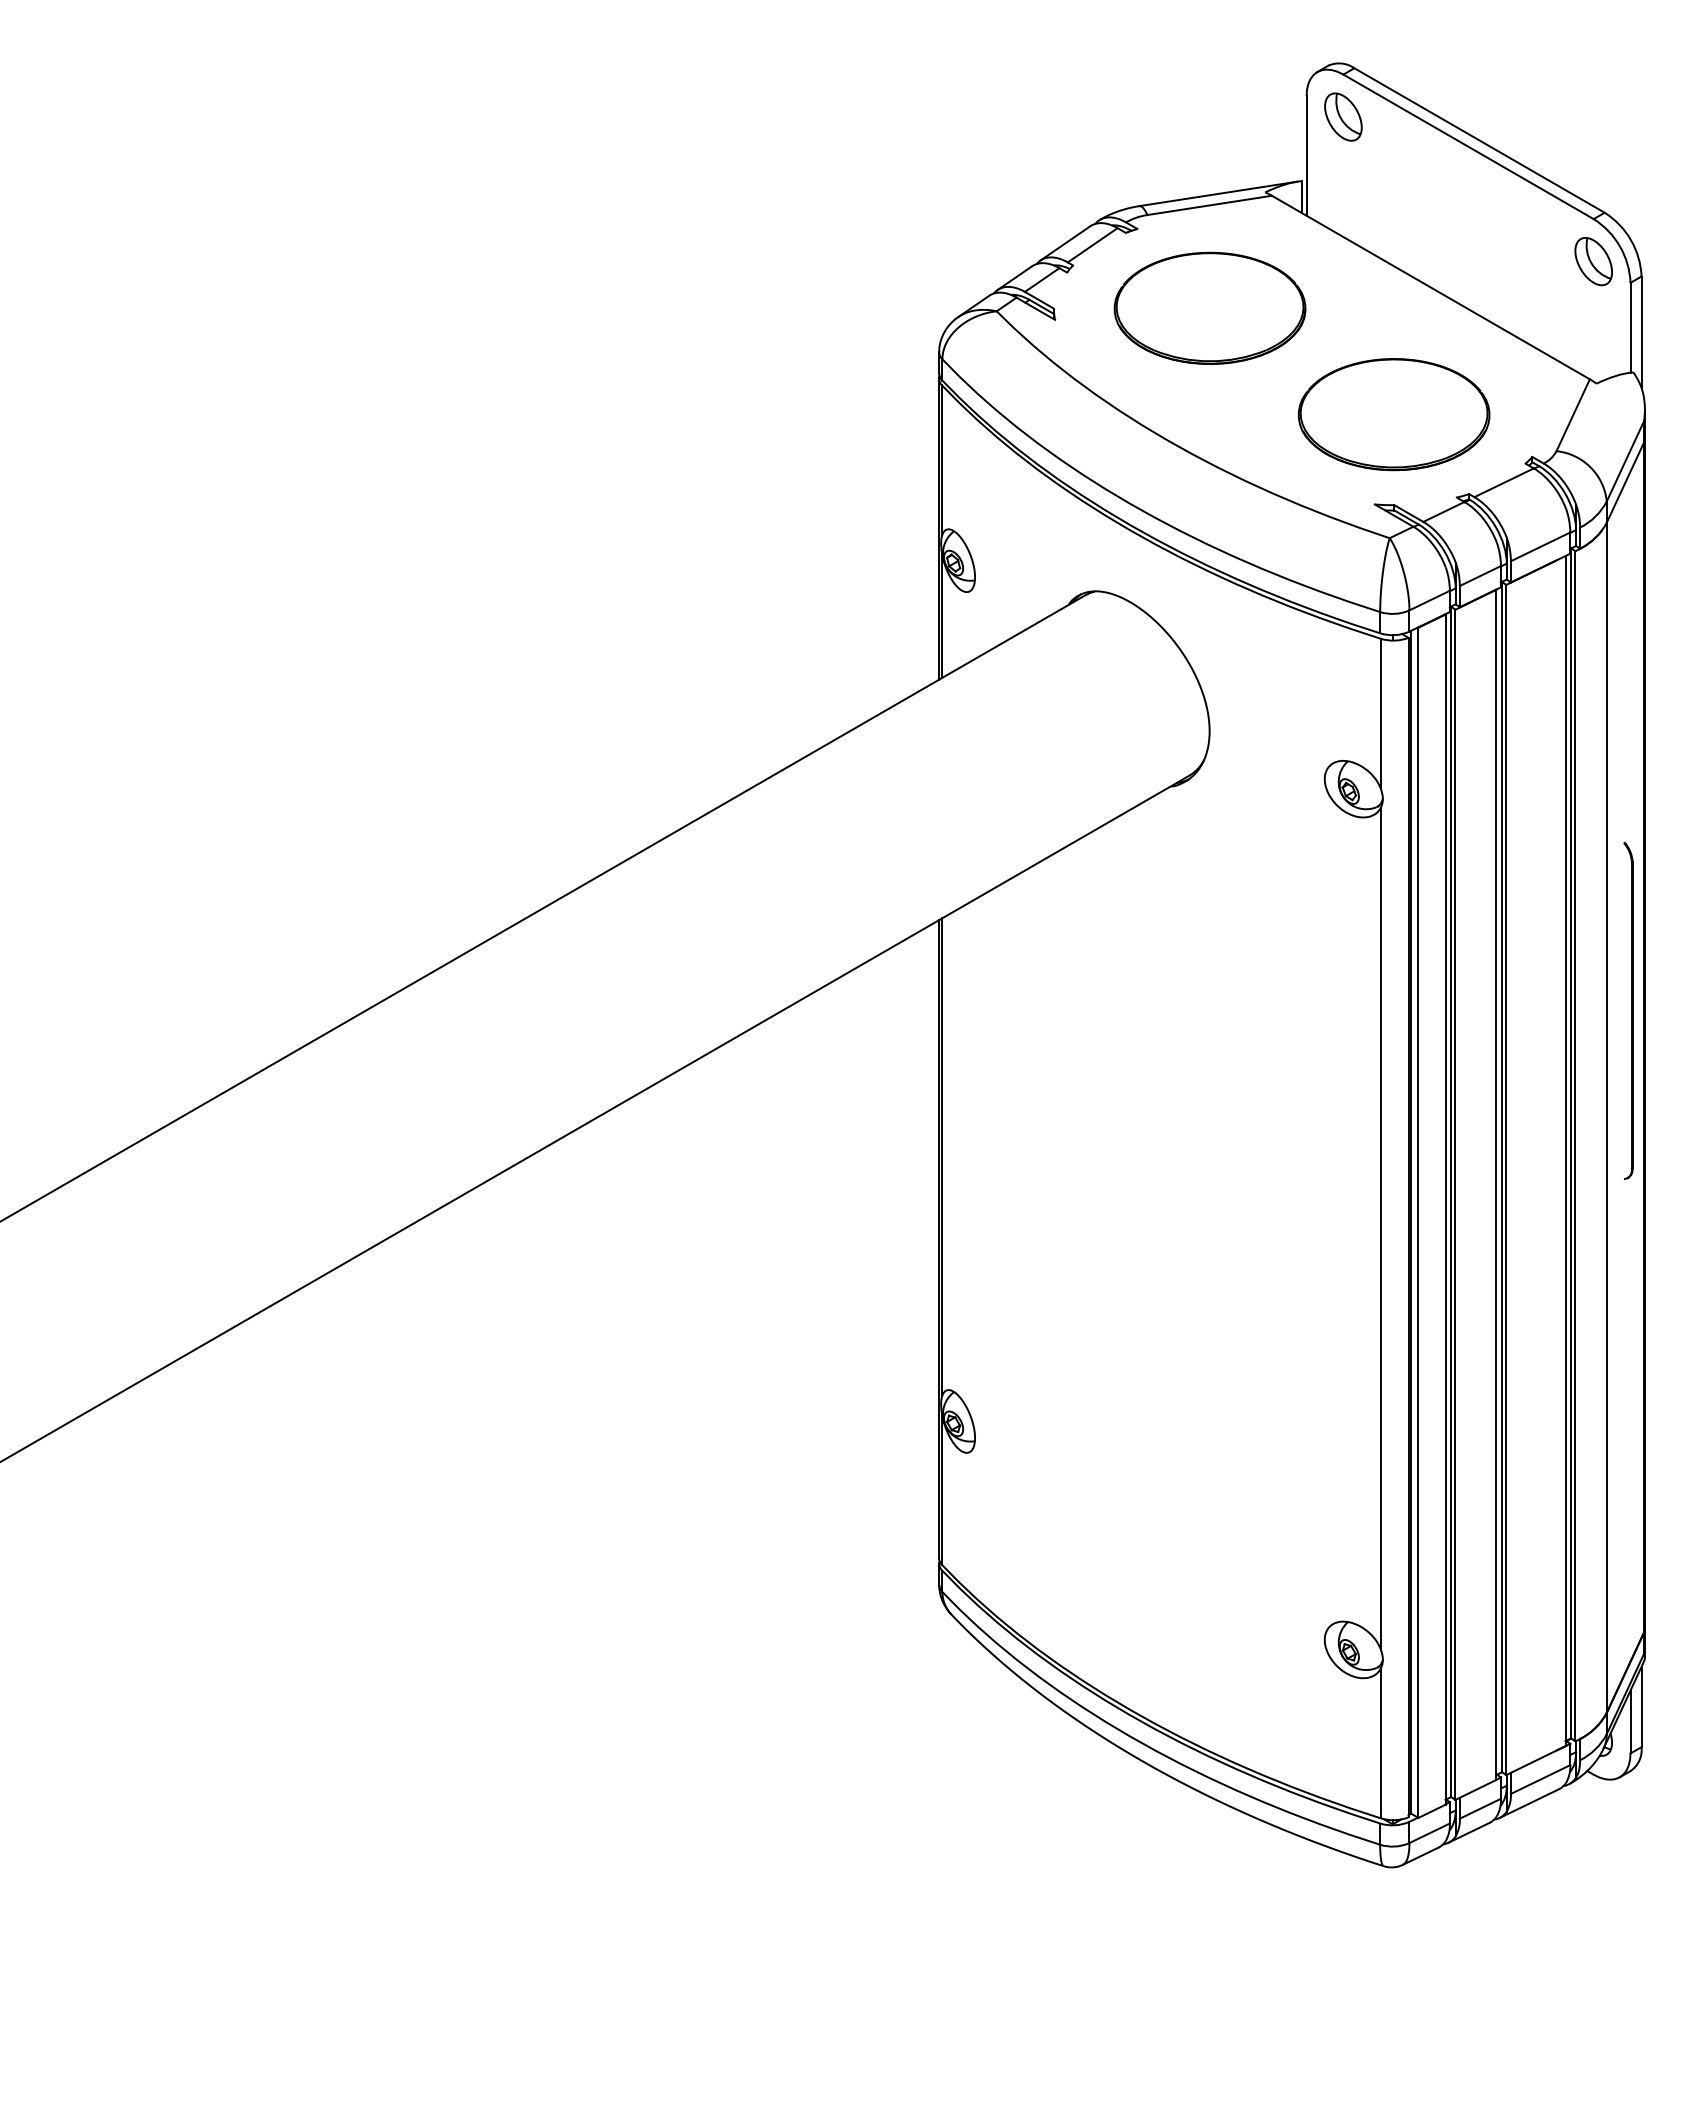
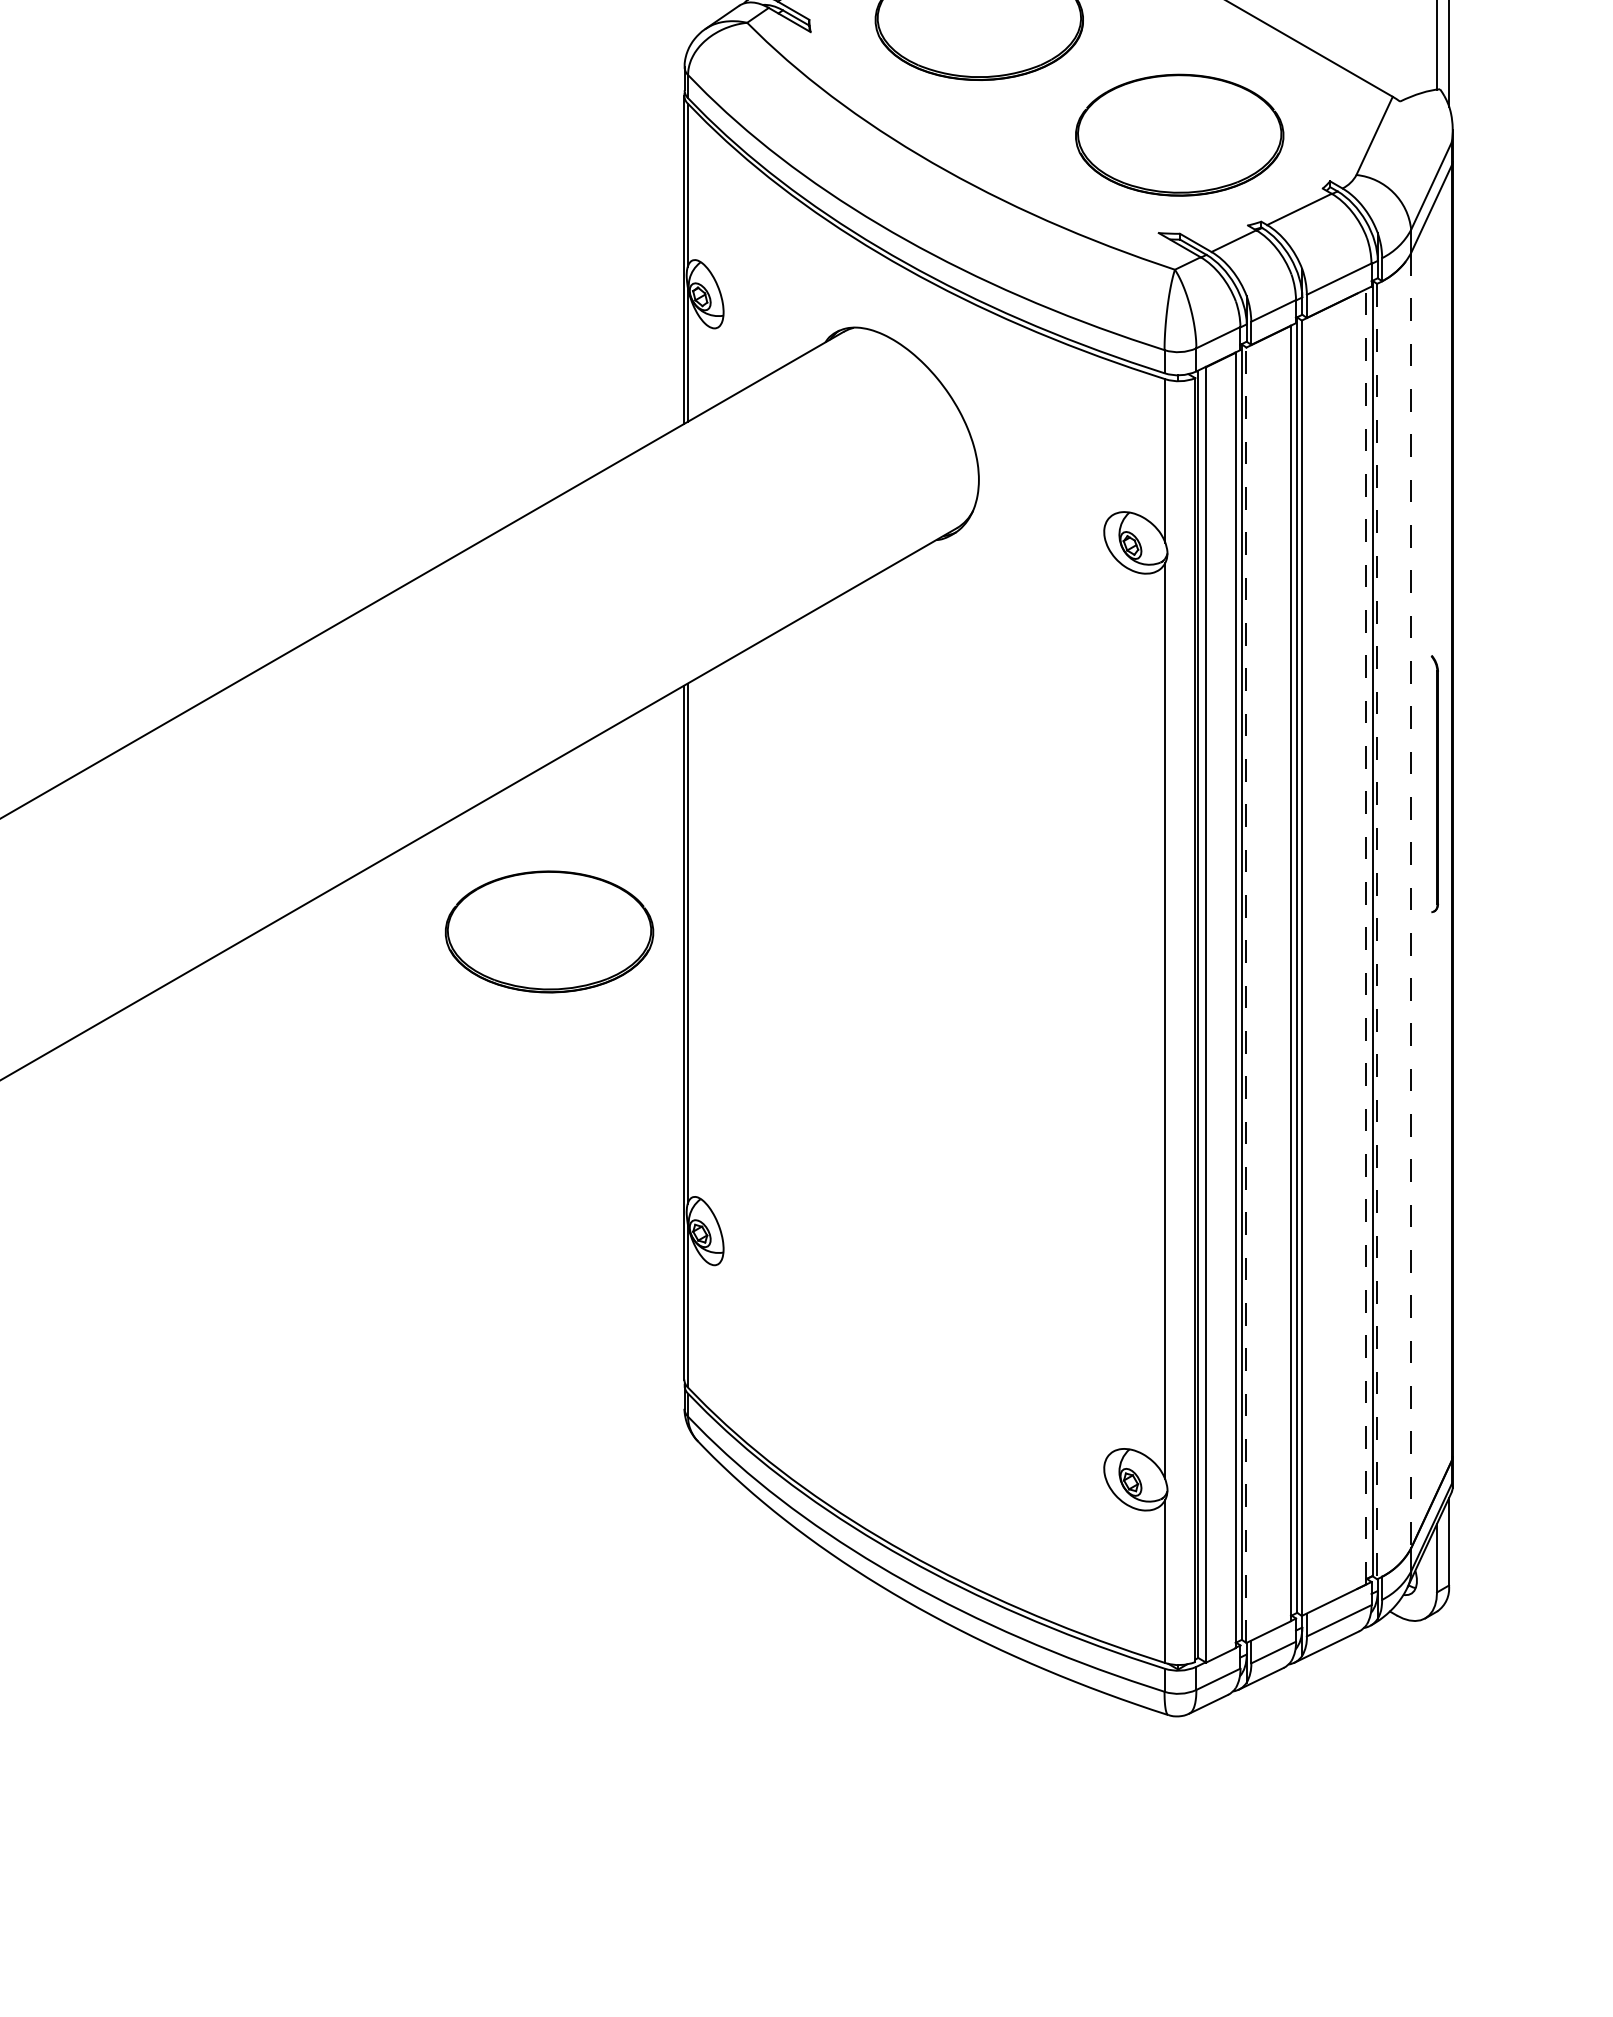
part: (1628, 1010) -> (1434, 783), size x0.7
line: (1606, 1118) -> (1410, 901), solid -> dashed
part: (815, 1146) -> (549, 931), added
line: (1575, 1146) -> (1377, 931), solid -> dashed
line: (1565, 1150) -> (1366, 936), solid -> dashed
line: (1455, 1204) -> (1246, 994), solid -> dashed

